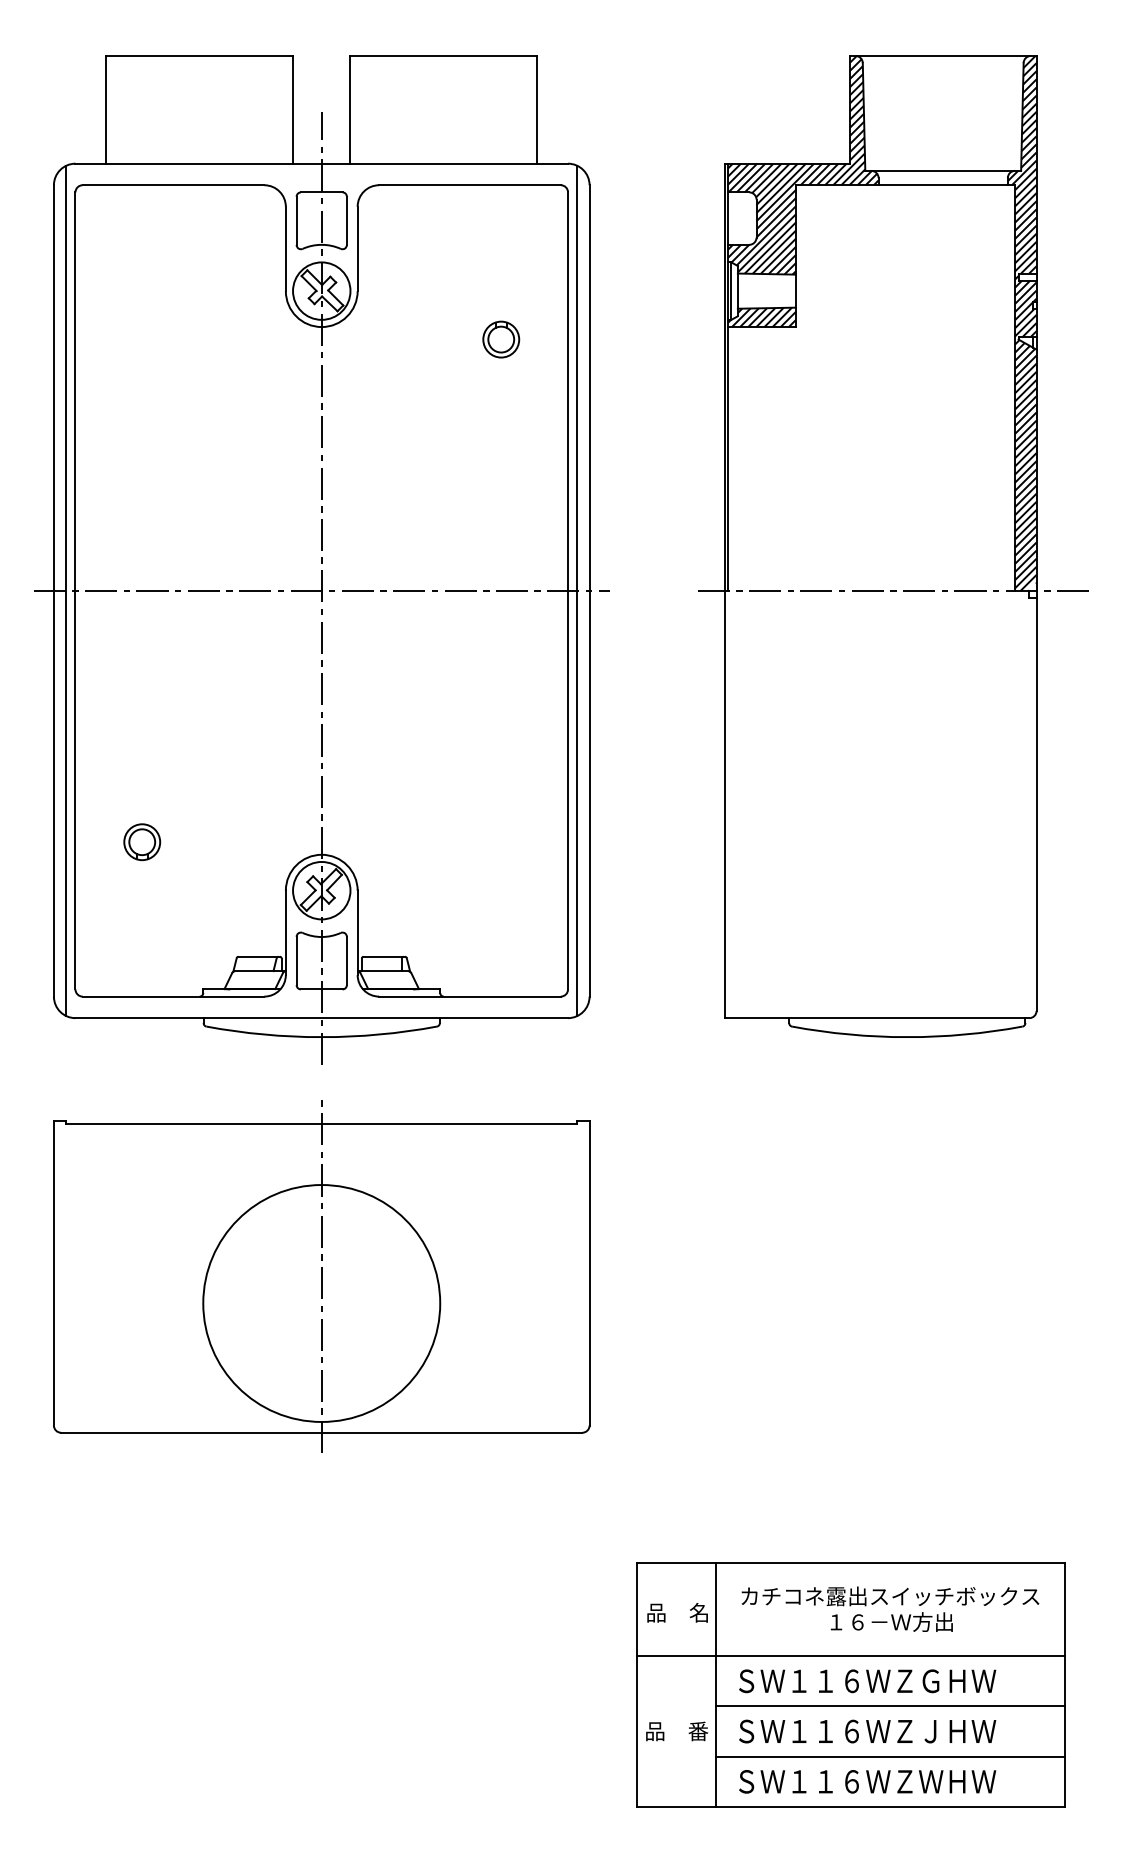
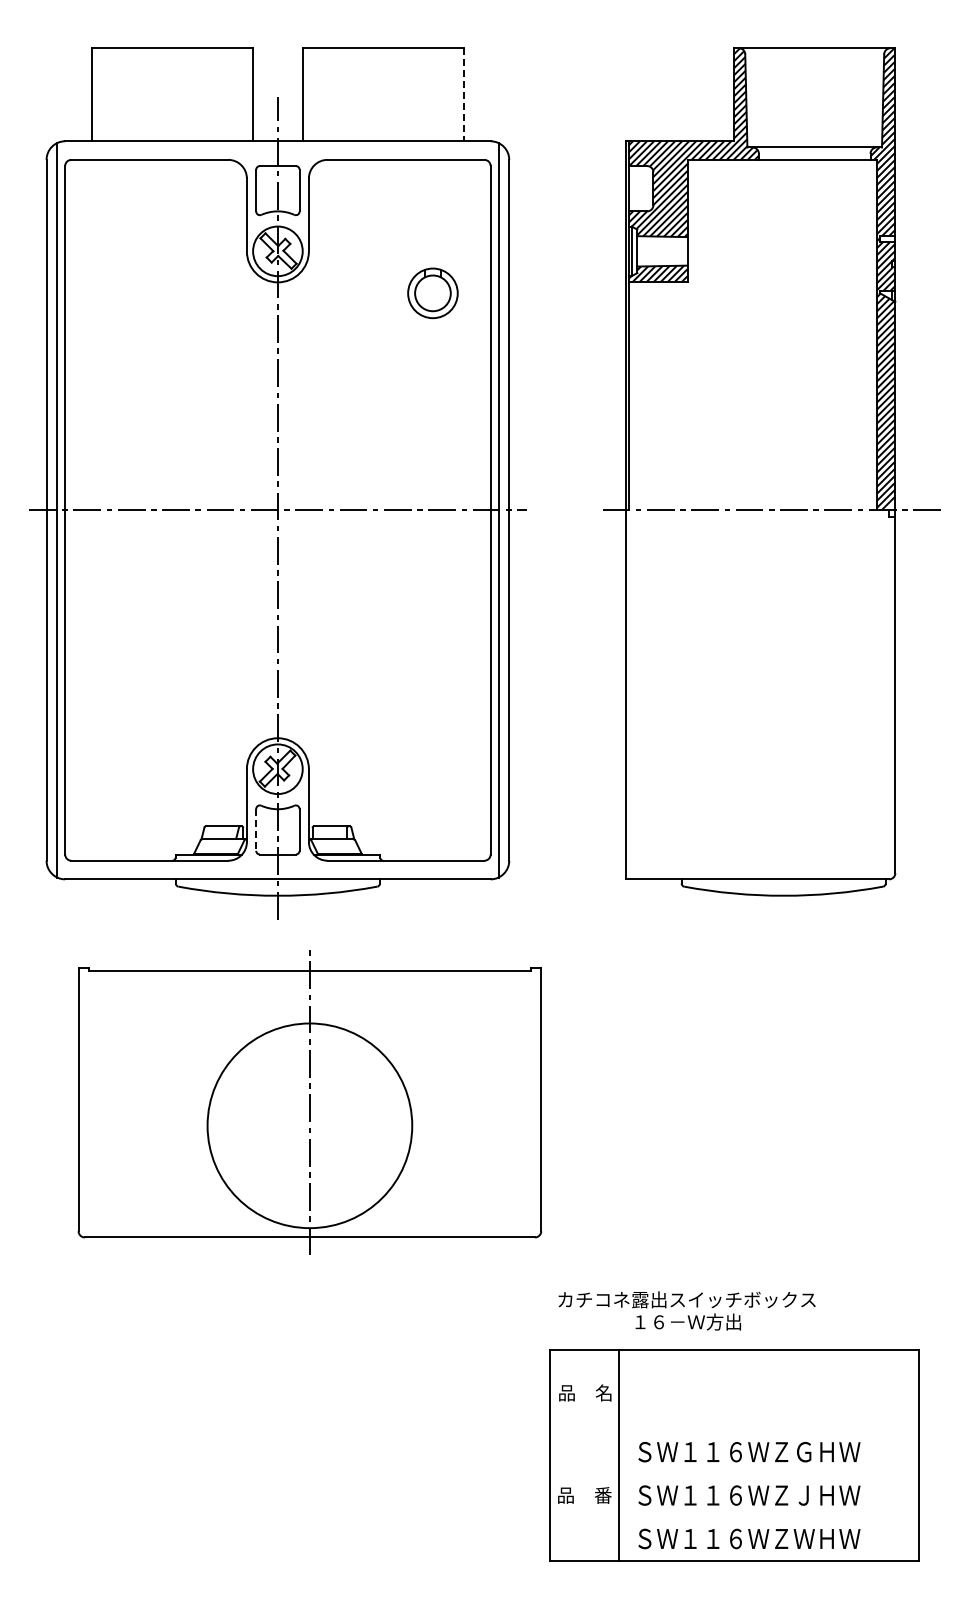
line: (536, 109) -> (463, 94), solid -> dashed
part: (500, 338) -> (432, 292), size x1.6
part: (141, 842) -> (122, 727), removed
line: (296, 960) -> (256, 829), solid -> dashed
part: (321, 1276) -> (309, 1102), moved
text: (889, 1608) -> (686, 1310), moved
line: (850, 1656) -> (734, 1430), removed
line: (889, 1706) -> (768, 1473), removed
line: (889, 1756) -> (768, 1517), removed

